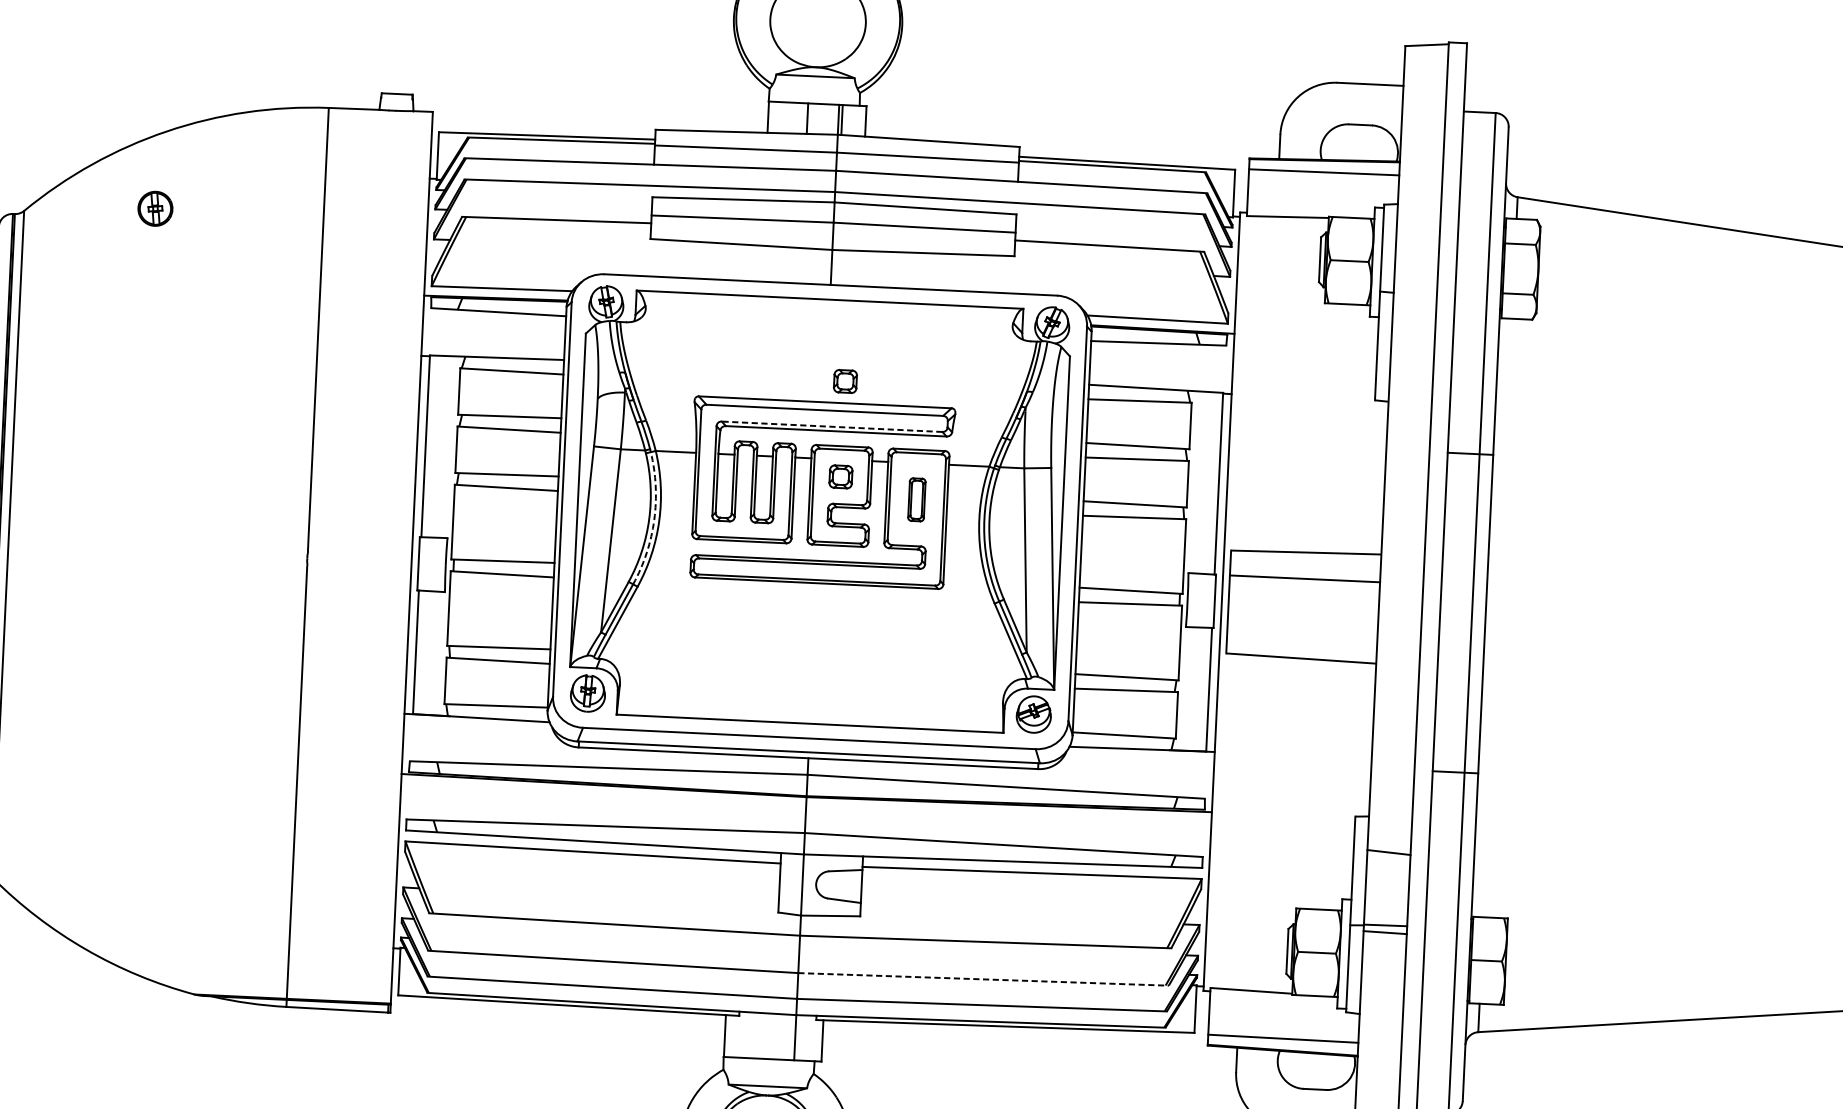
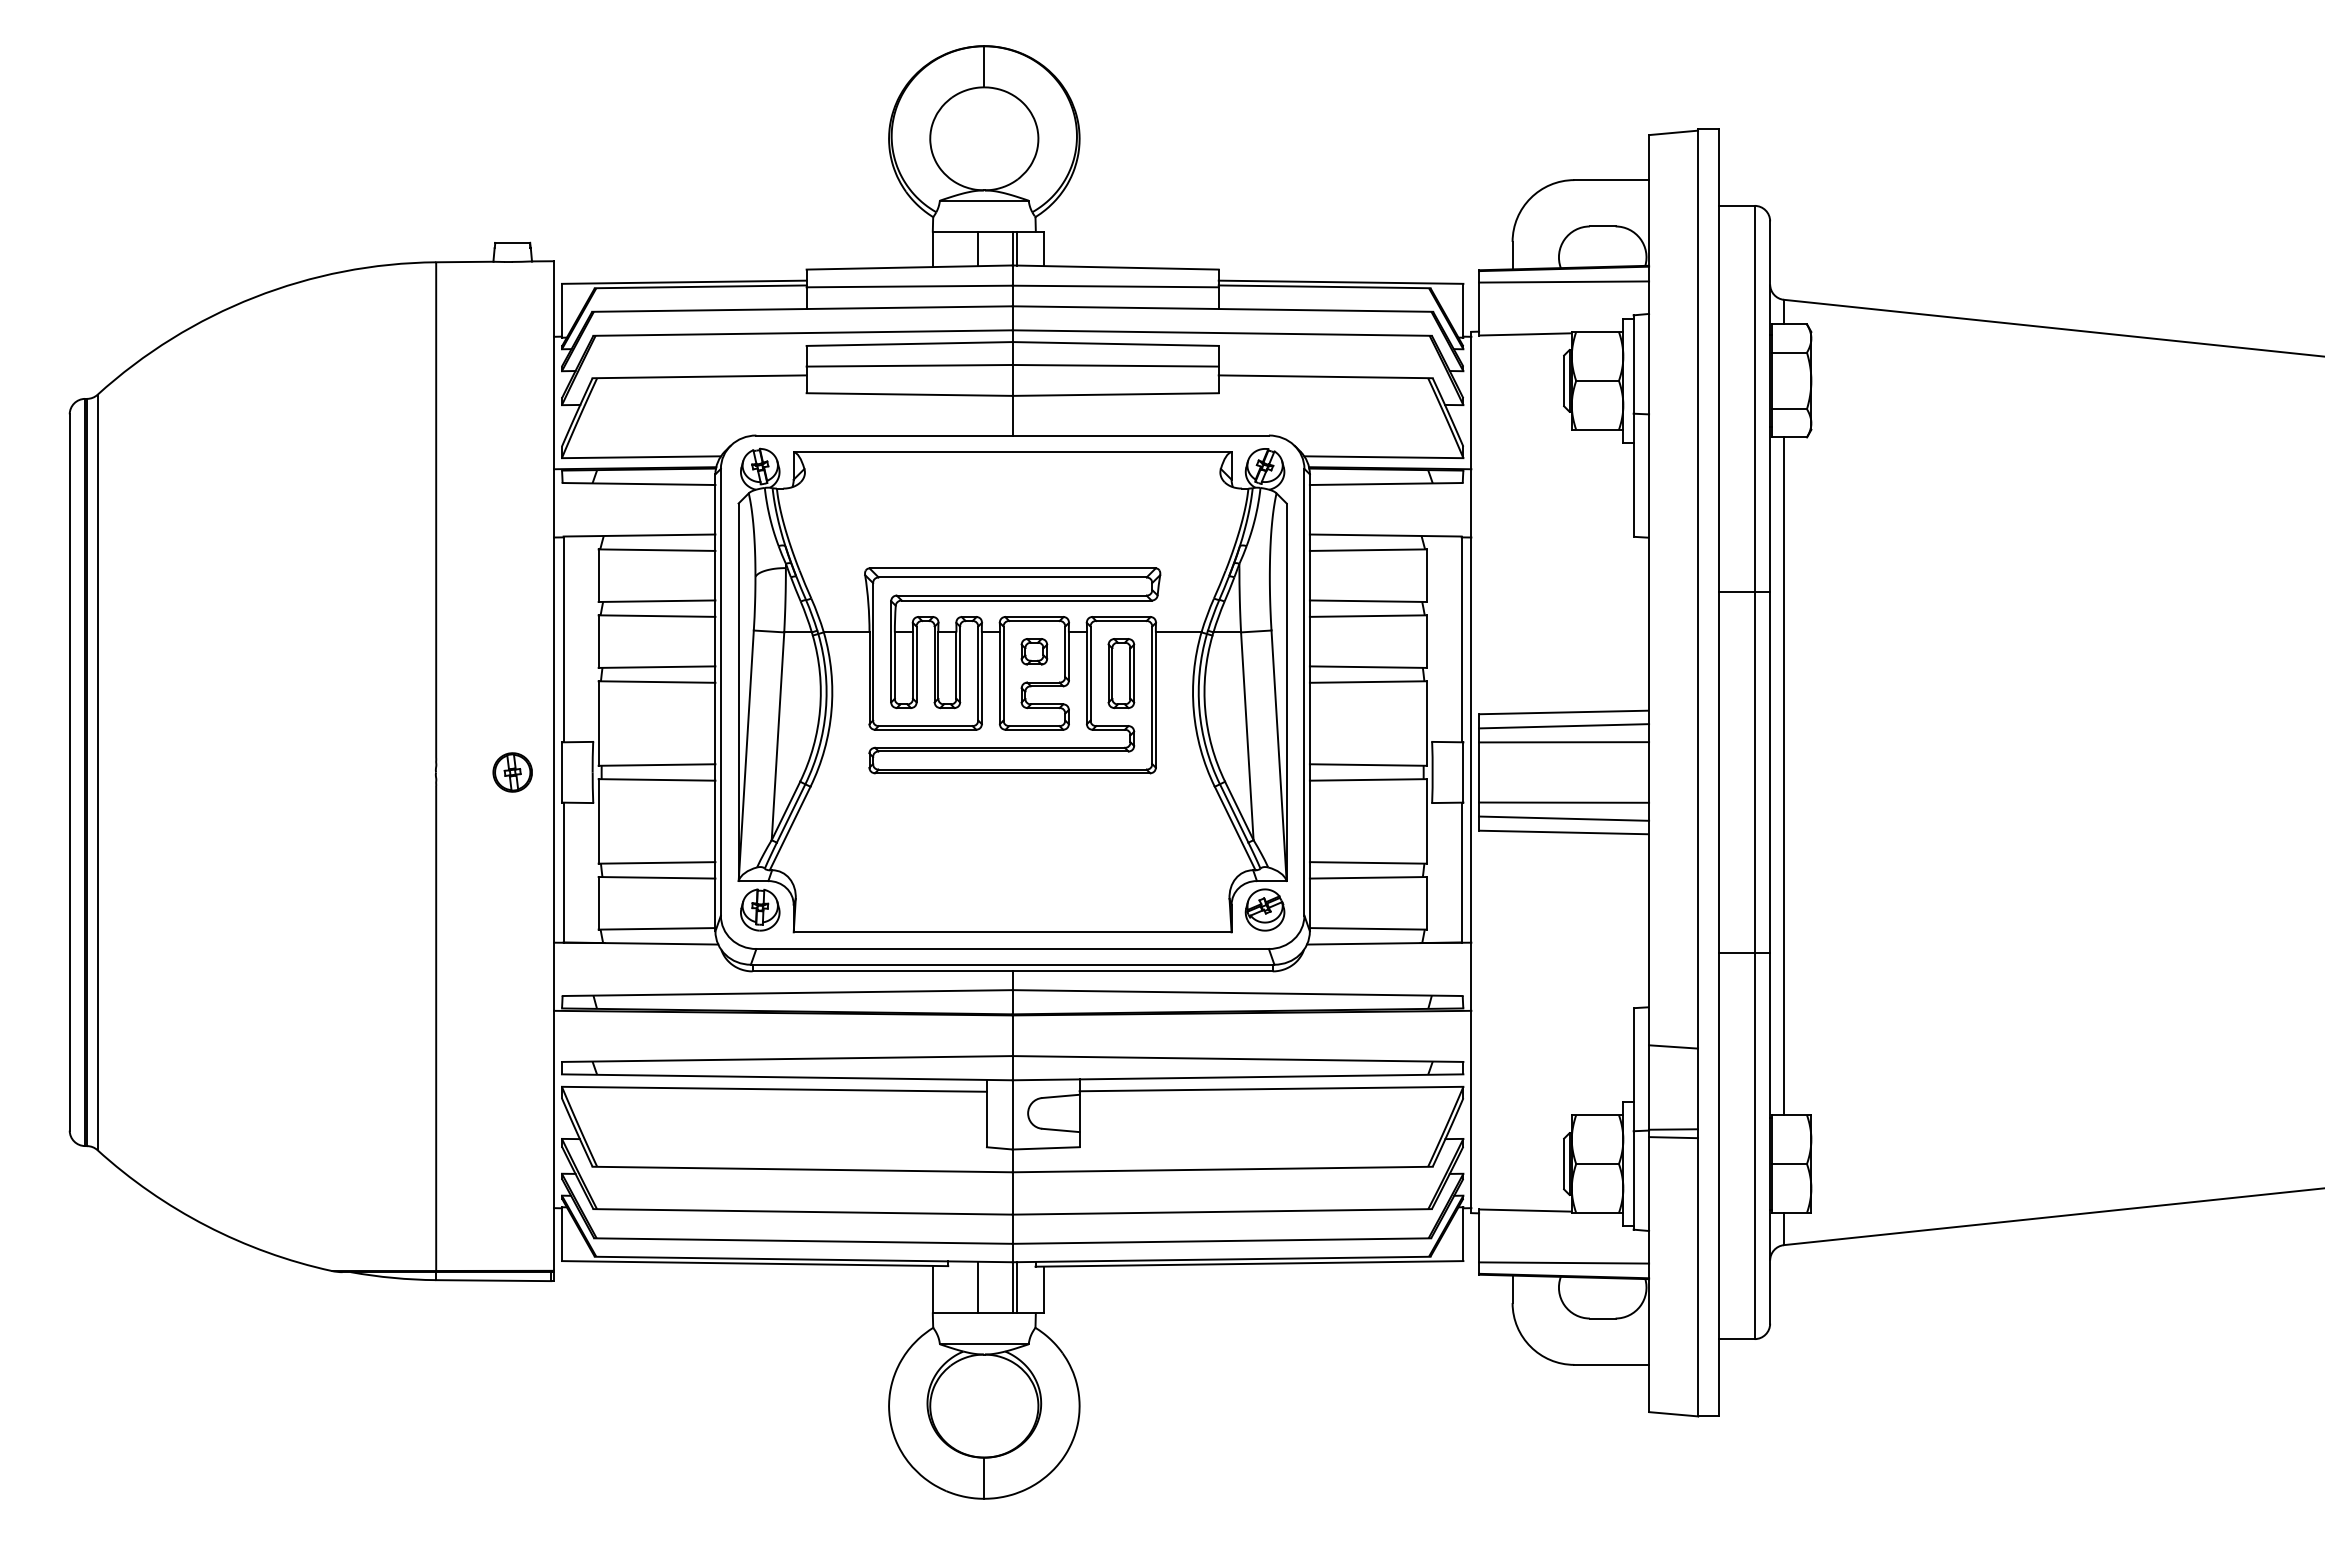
part: (155, 208) -> (512, 772), moved
part: (845, 381) -> (1034, 543), removed
line: (831, 426) -> (1021, 595), dashed -> solid
part: (916, 499) -> (1121, 673), size x1.43
arc: (653, 520) -> (825, 710), dashed -> solid
line: (1306, 564) -> (1564, 726), added
line: (1498, 618) -> (1784, 776), added
line: (1302, 632) -> (1564, 802), added
line: (1302, 646) -> (1564, 818), added
line: (983, 979) -> (1222, 1211), dashed -> solid
line: (764, 1035) -> (977, 1287), added
line: (798, 1037) -> (1016, 1287), added

